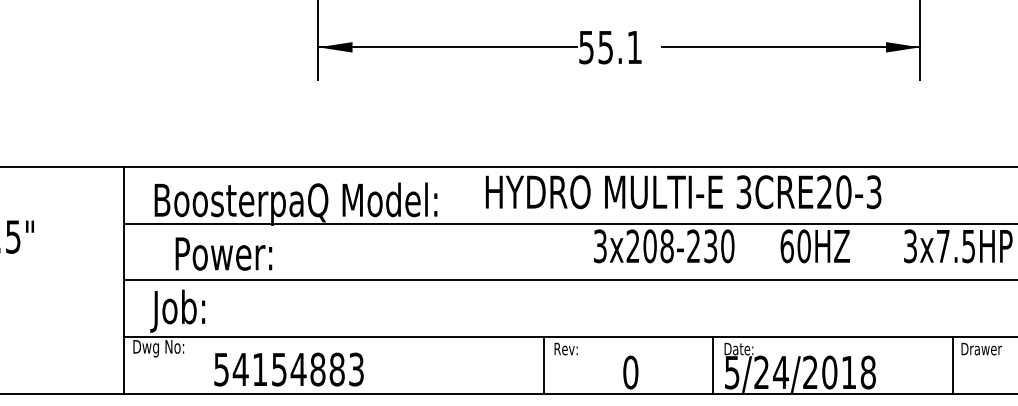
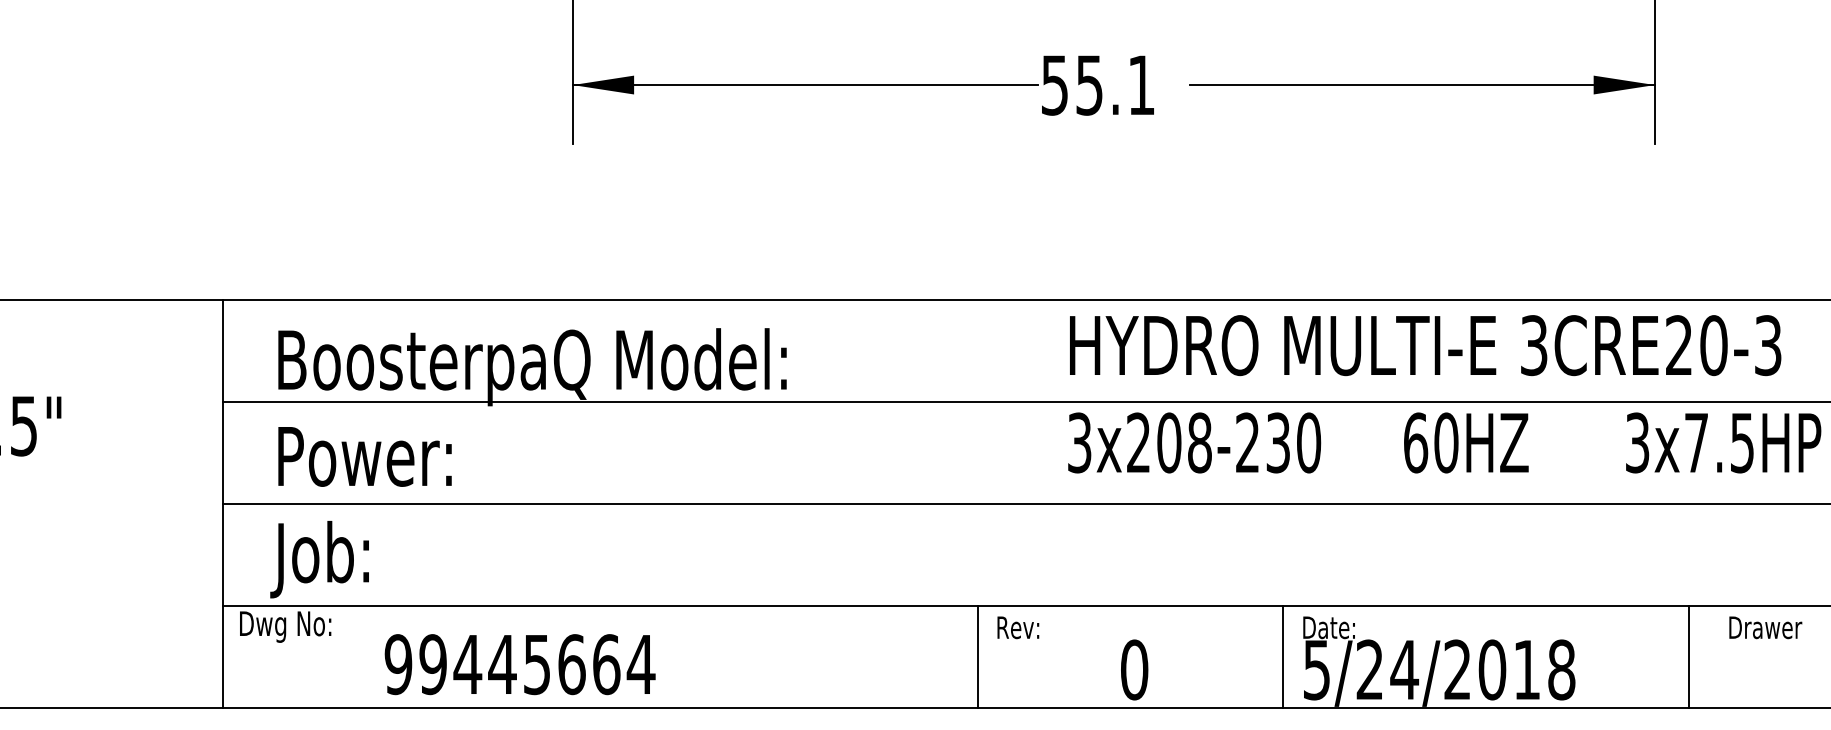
text: (683, 192) -> (1425, 346), moved
text: (223, 253) -> (364, 455), moved
line: (952, 365) -> (1687, 657), moved
text: (289, 369) -> (520, 664), 54154883 -> 99445664

